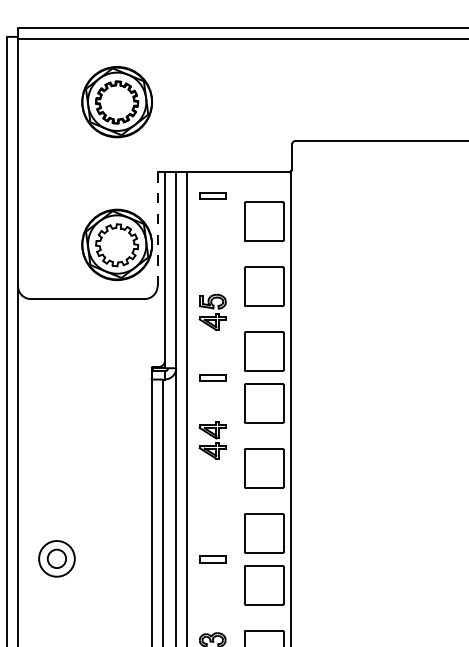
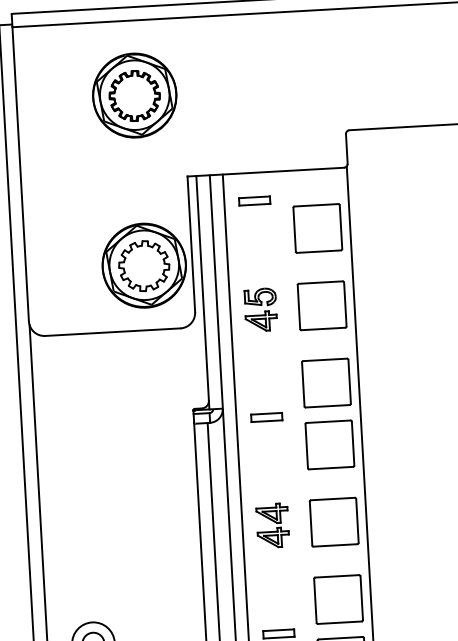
line: (157, 229) -> (191, 244), dashed -> solid
part: (212, 311) -> (260, 308), moved
part: (212, 440) -> (272, 525), moved

